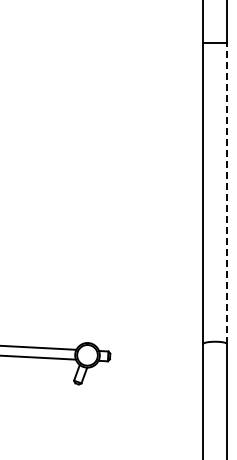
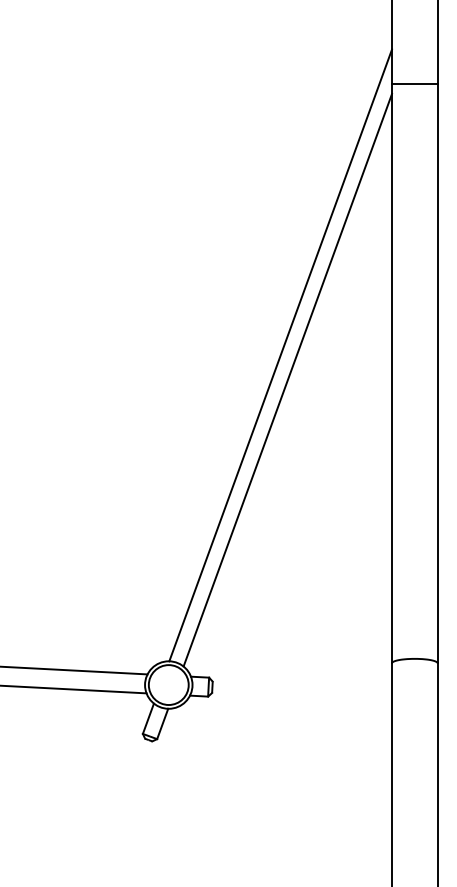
line: (145, 184) -> (280, 355), added
line: (226, 193) -> (436, 373), dashed -> solid
line: (149, 196) -> (288, 378), added

